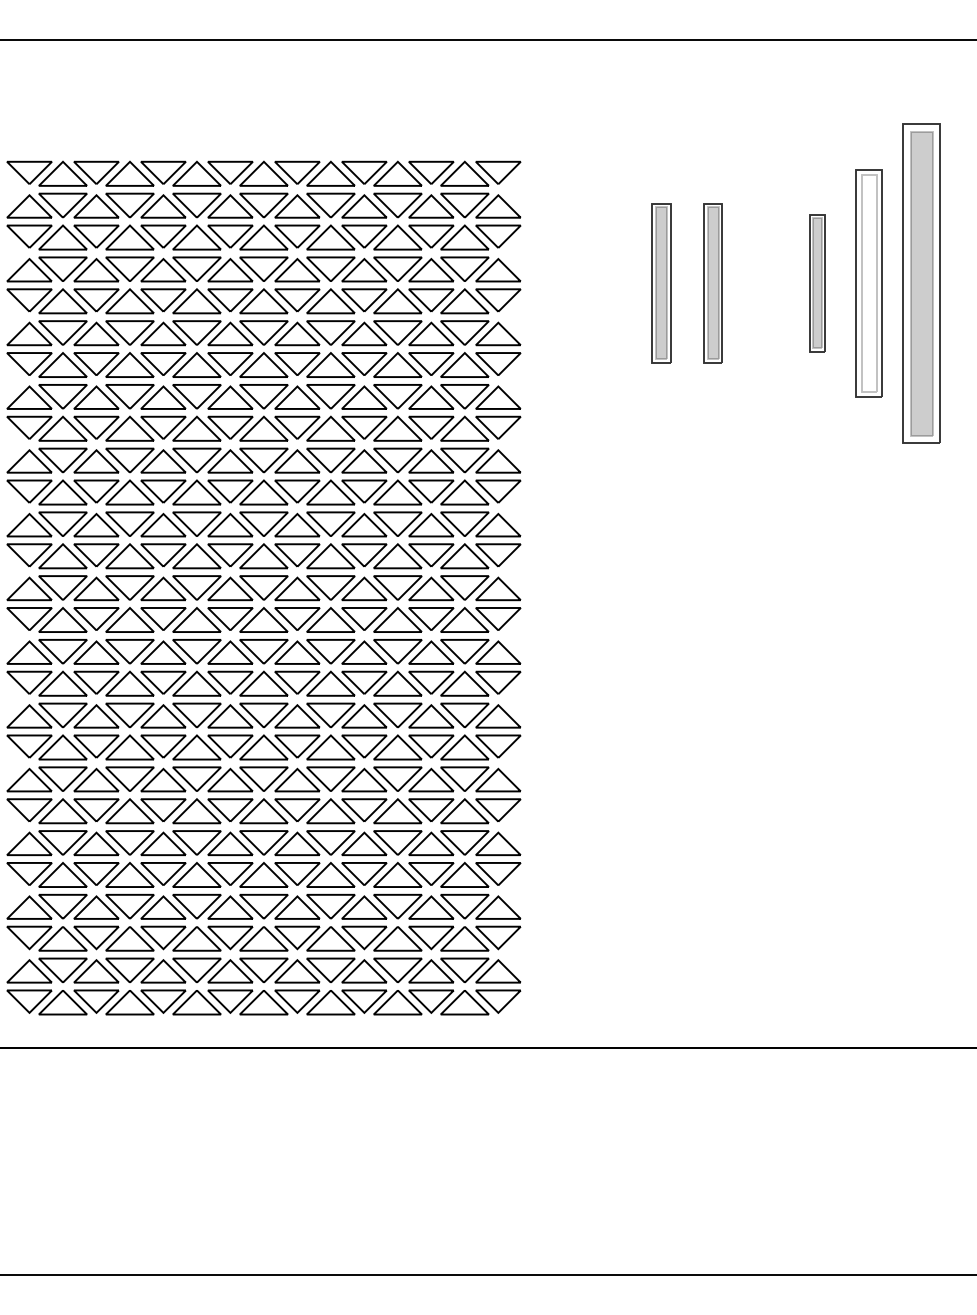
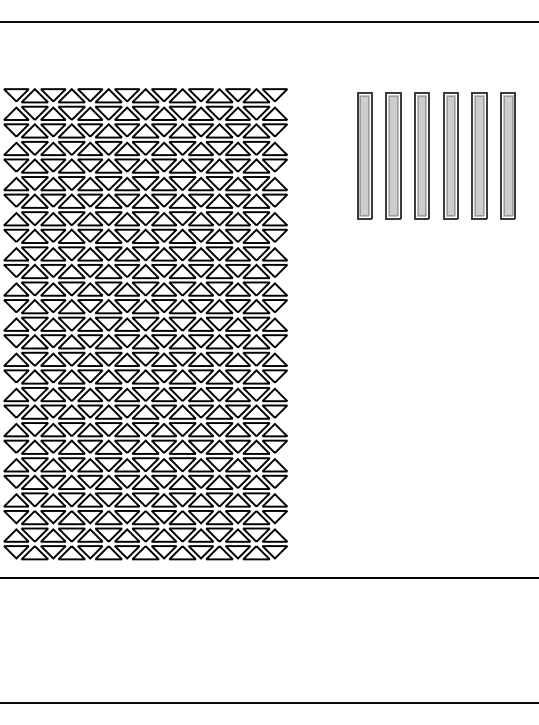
part: (660, 282) -> (364, 155), size x1.43
part: (713, 282) -> (393, 155), size x1.43
part: (764, 282) -> (421, 155), added
part: (816, 282) -> (450, 155), size x1.67
part: (920, 282) -> (507, 155), size x0.71
fill: (869, 283) -> (479, 156), added

